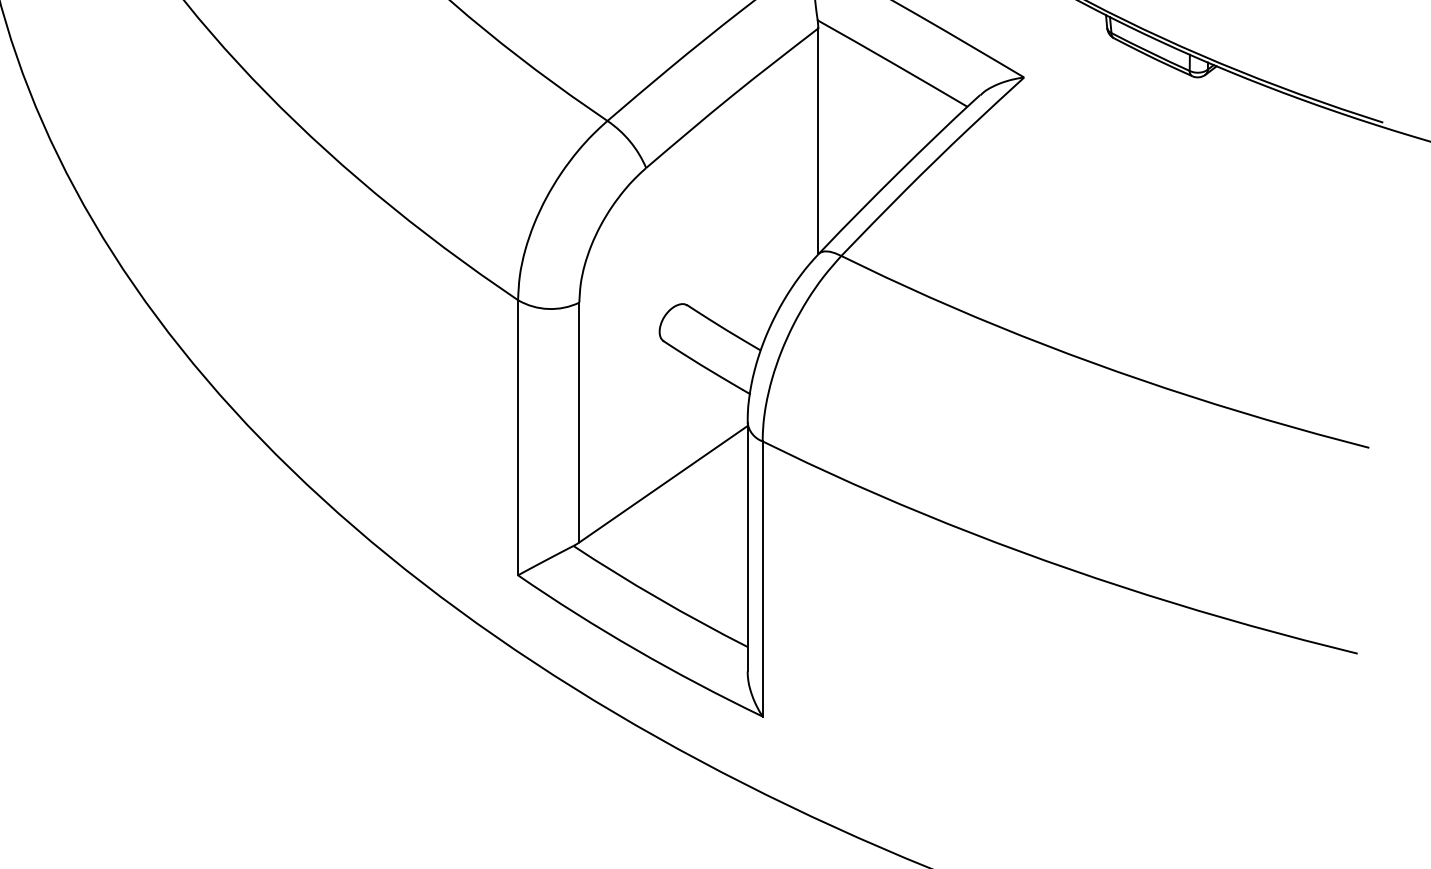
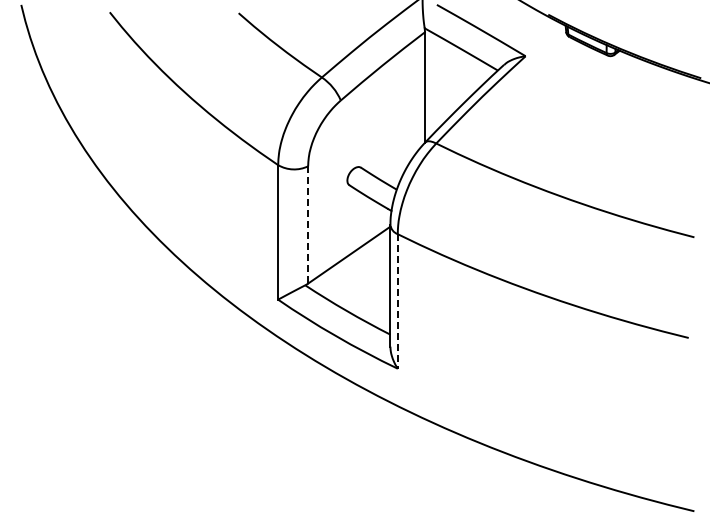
line: (580, 421) -> (308, 224), solid -> dashed
line: (762, 579) -> (397, 301), solid -> dashed

